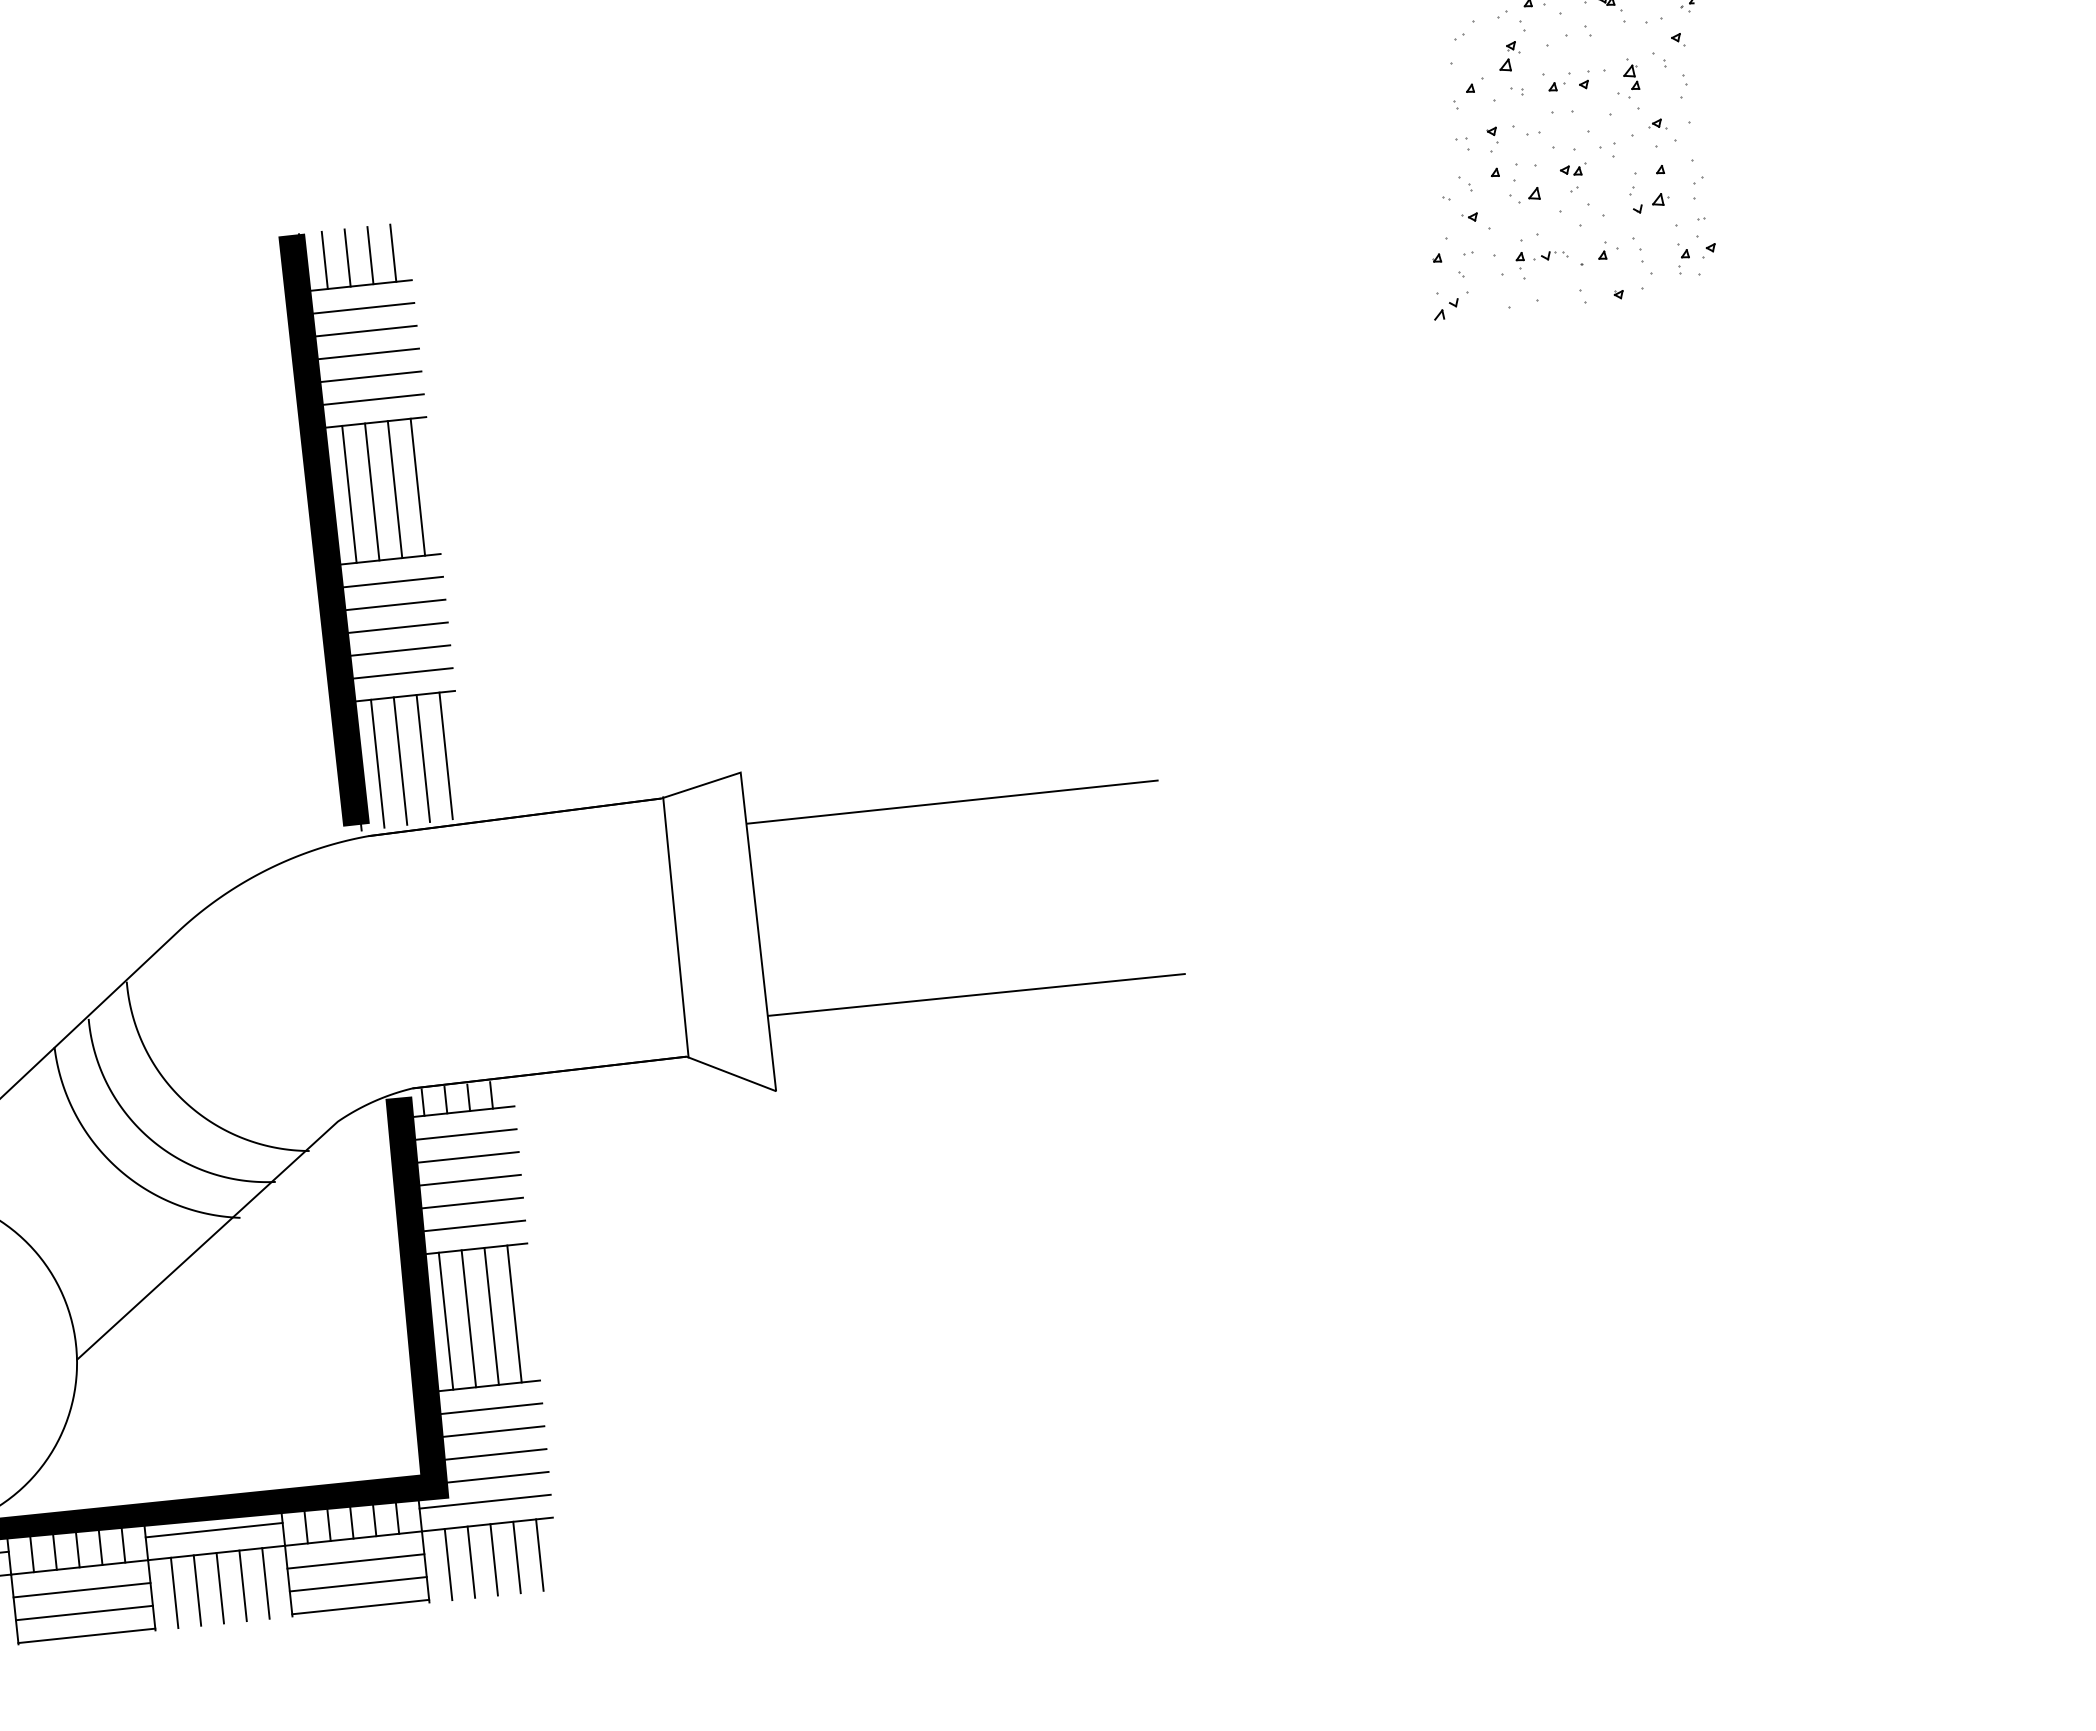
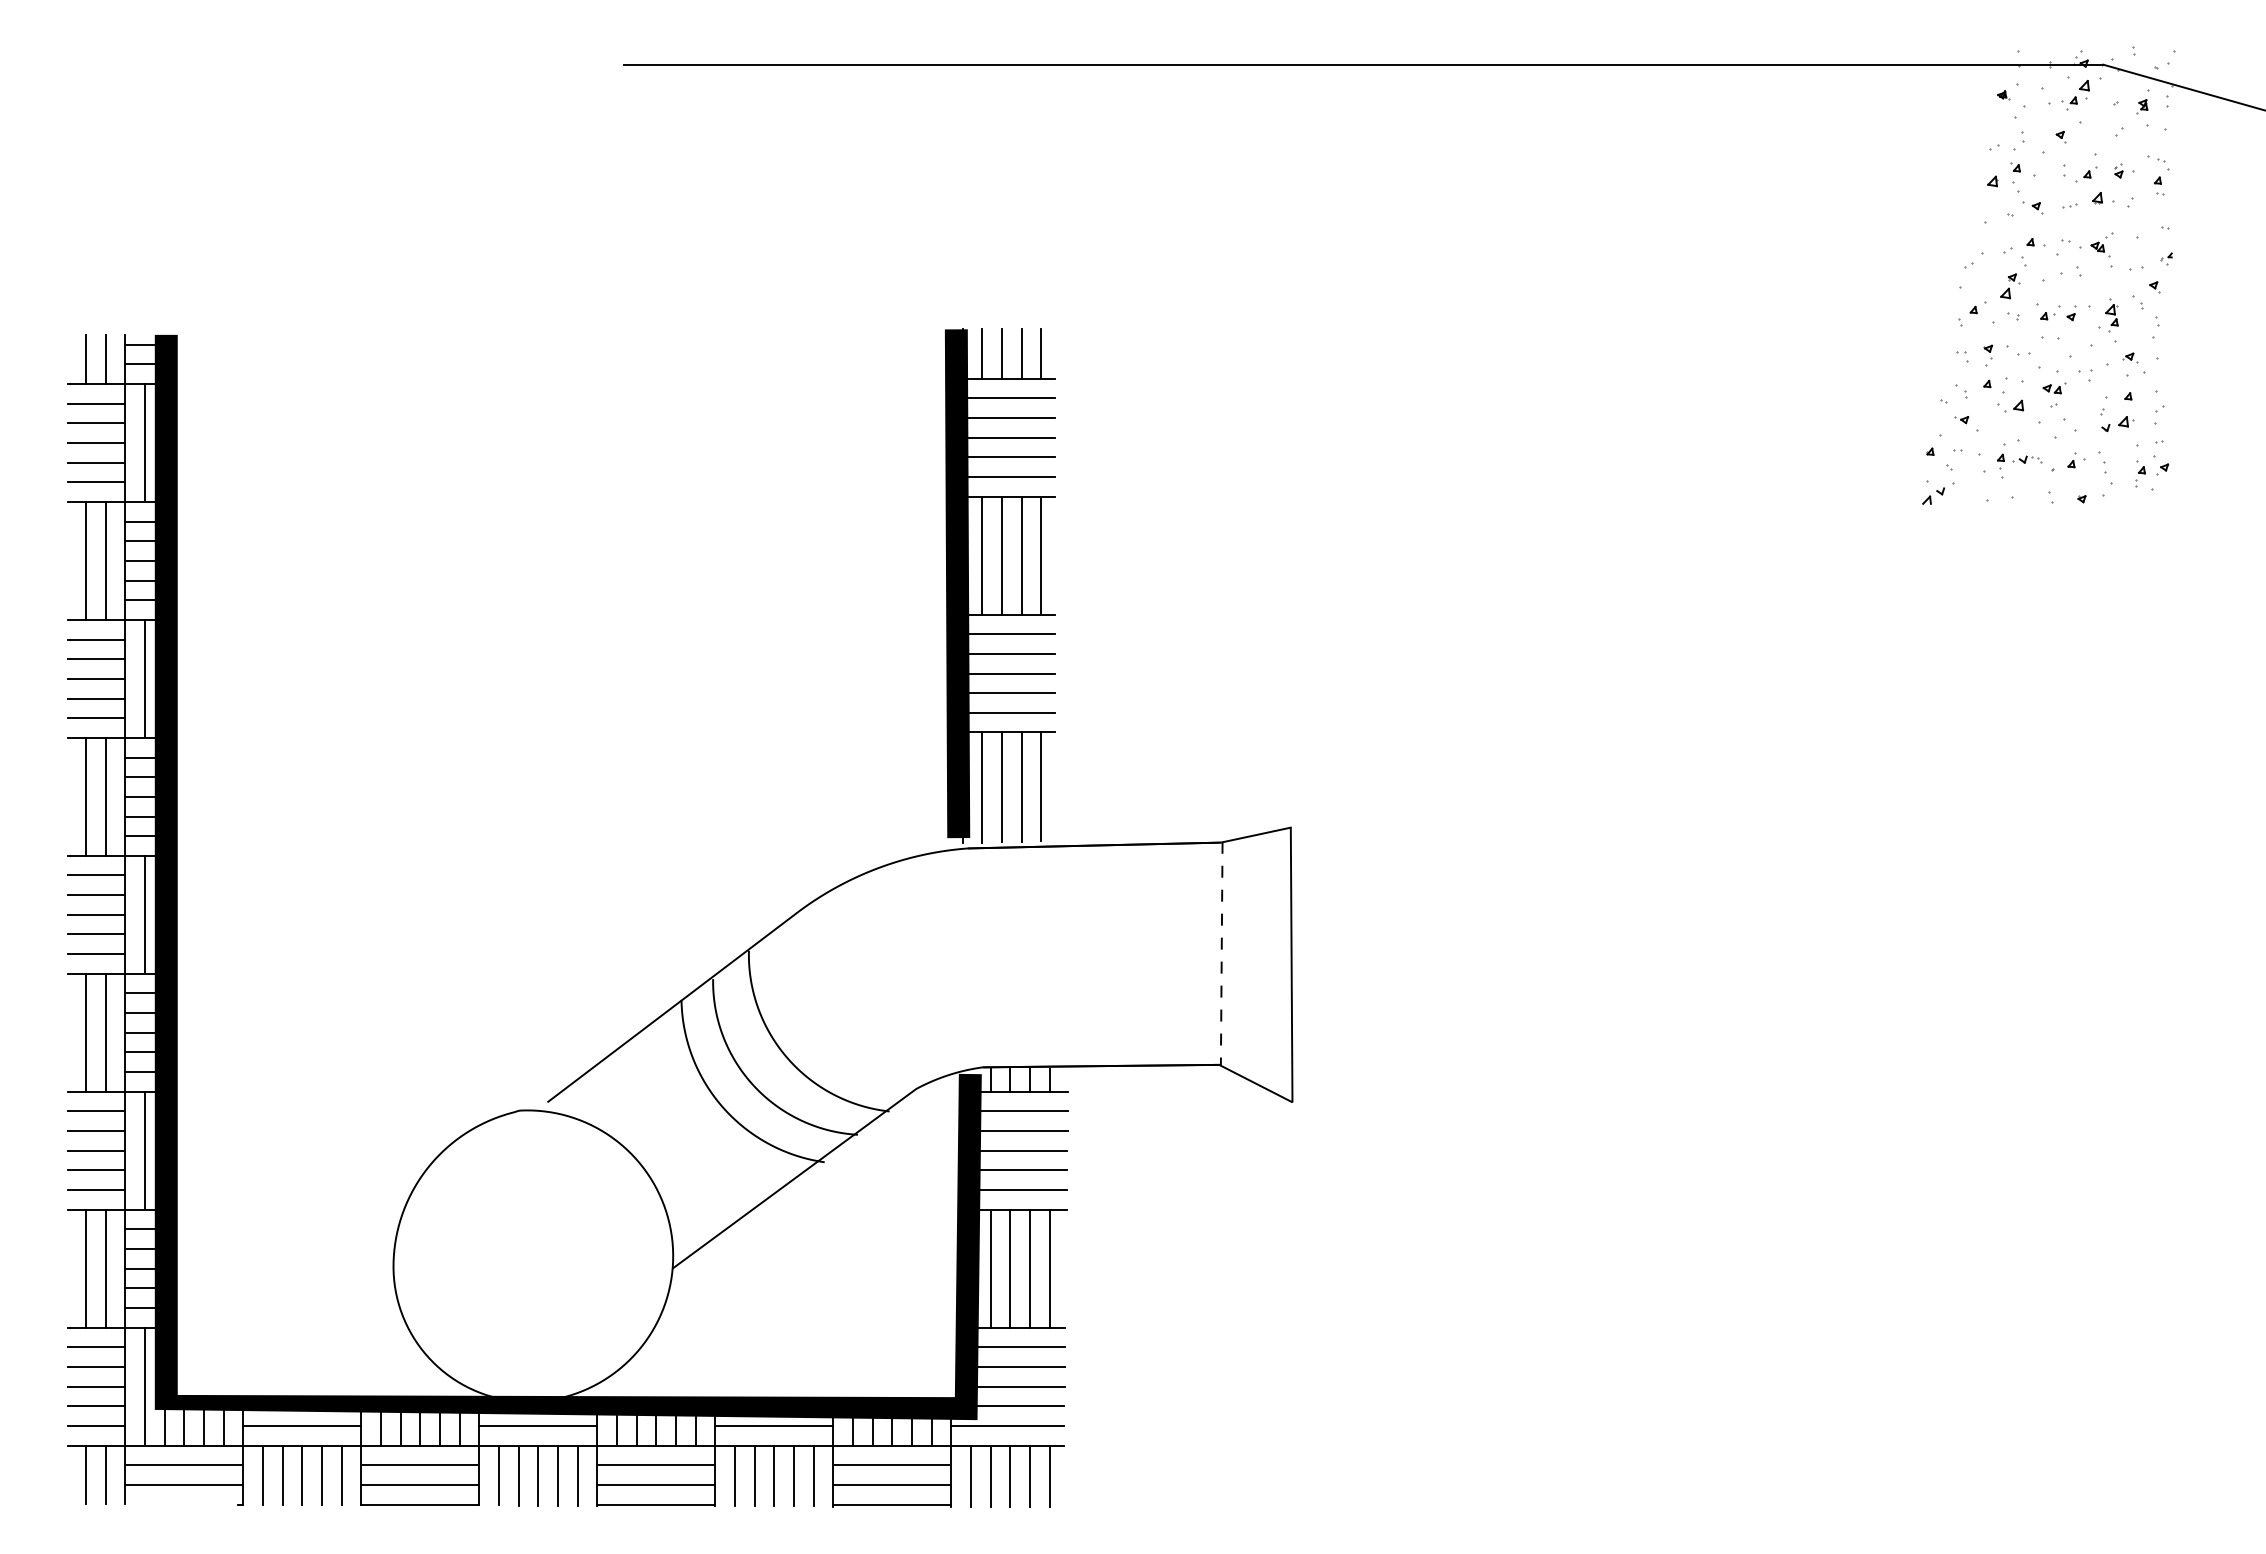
line: (952, 801) -> (1468, 871), removed
line: (675, 927) -> (1221, 953), solid -> dashed
line: (976, 995) -> (1471, 1038), removed

